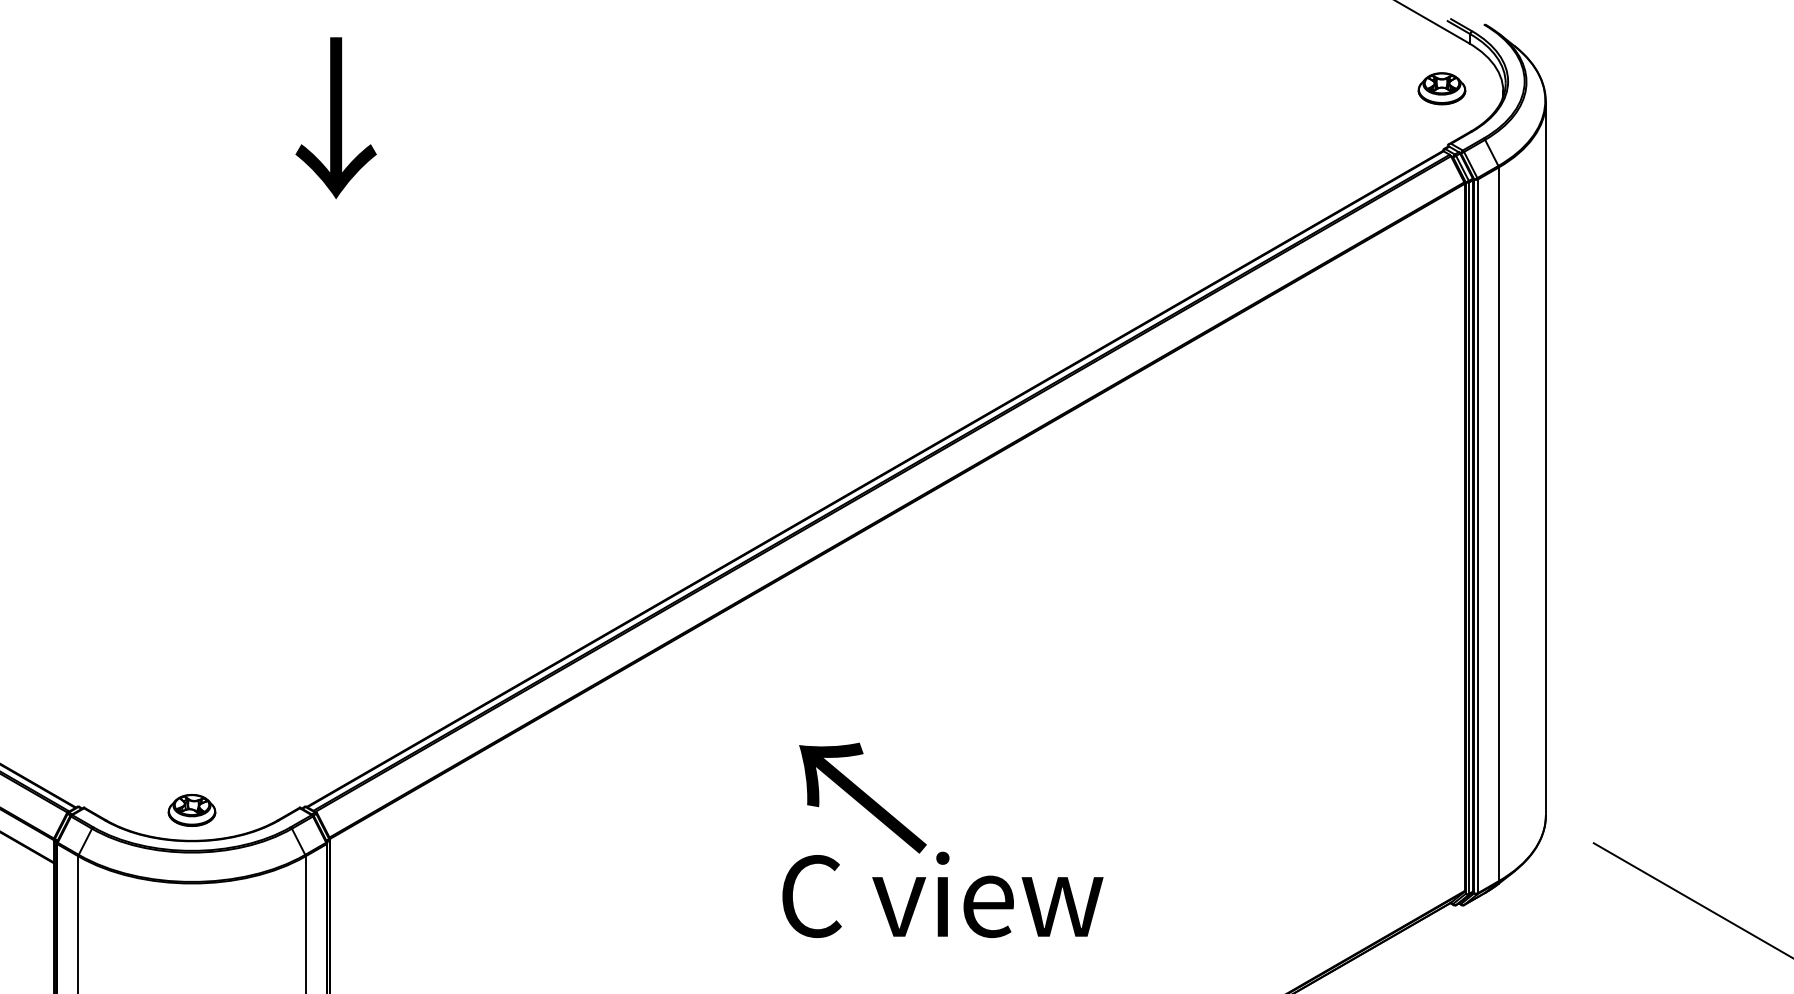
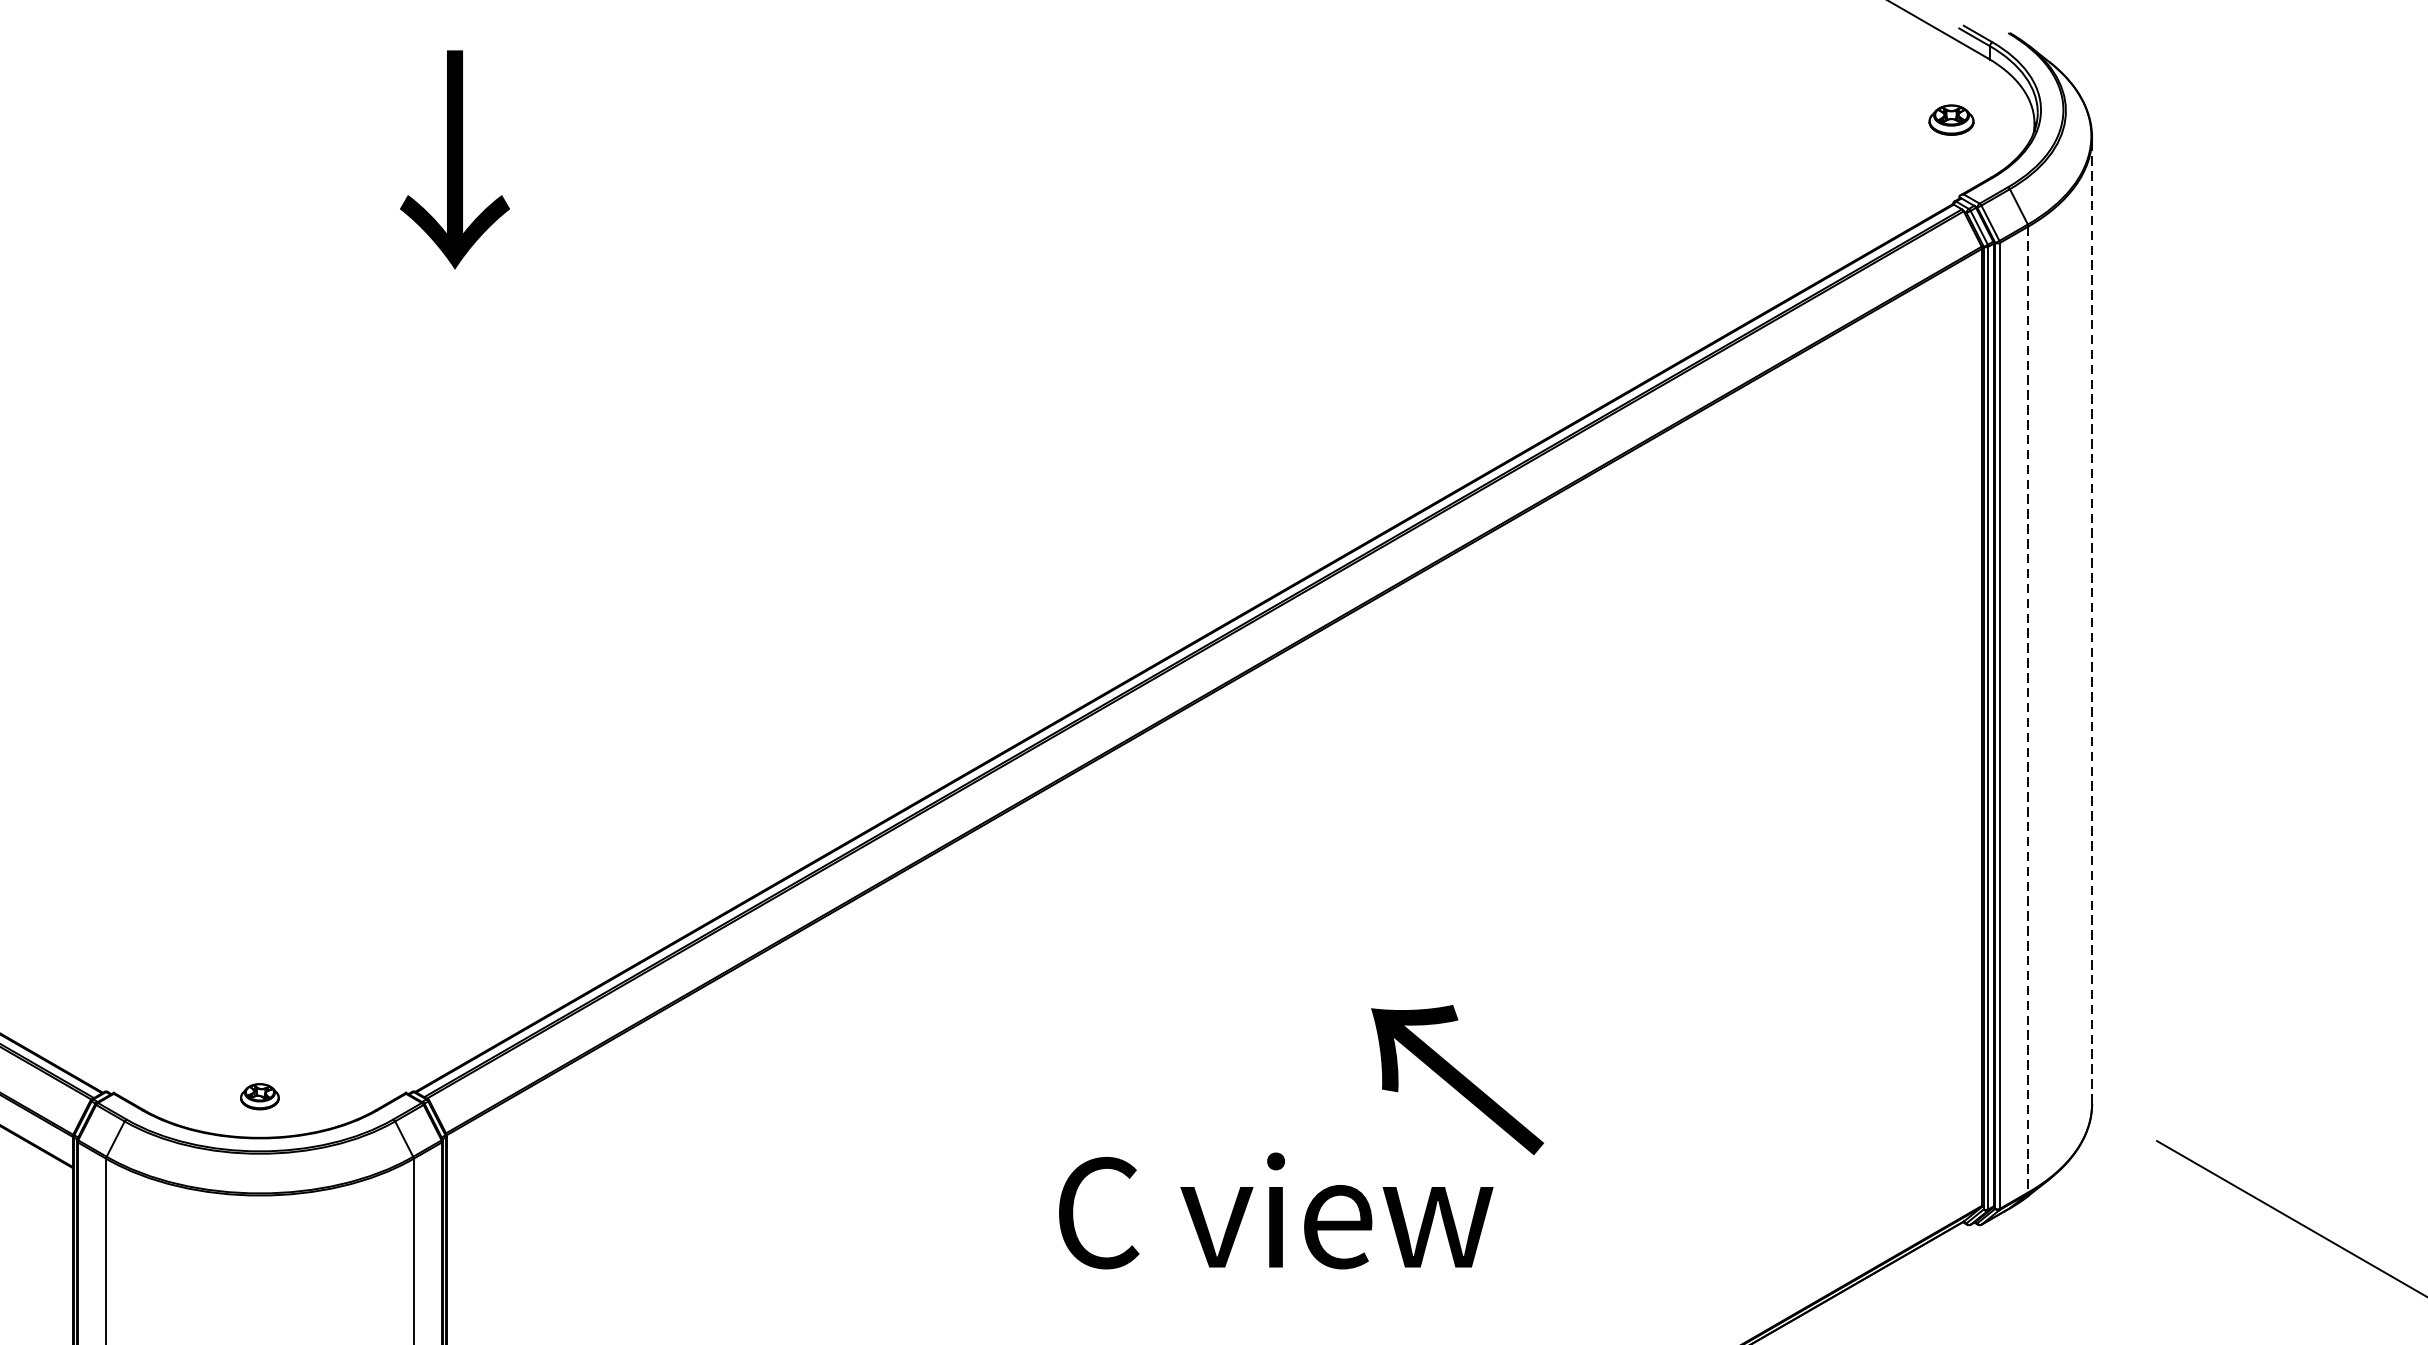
part: (1441, 88) -> (1950, 119), size x0.7
line: (1545, 458) -> (2091, 620), solid -> dashed
line: (1498, 524) -> (2028, 709), solid -> dashed
text: (862, 797) -> (1456, 1079), moved
part: (191, 810) -> (259, 1096), size x0.6

